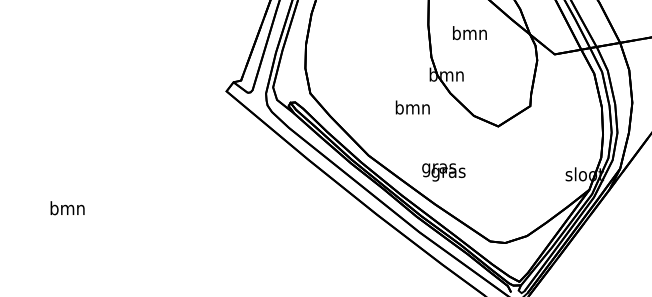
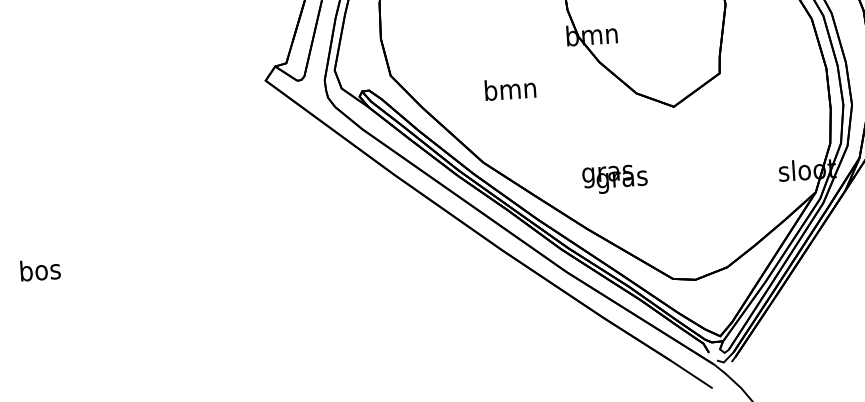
text: (412, 107) -> (509, 89), moved
text: (443, 172) -> (614, 179), moved
text: (67, 208) -> (39, 270), bmn -> bos

